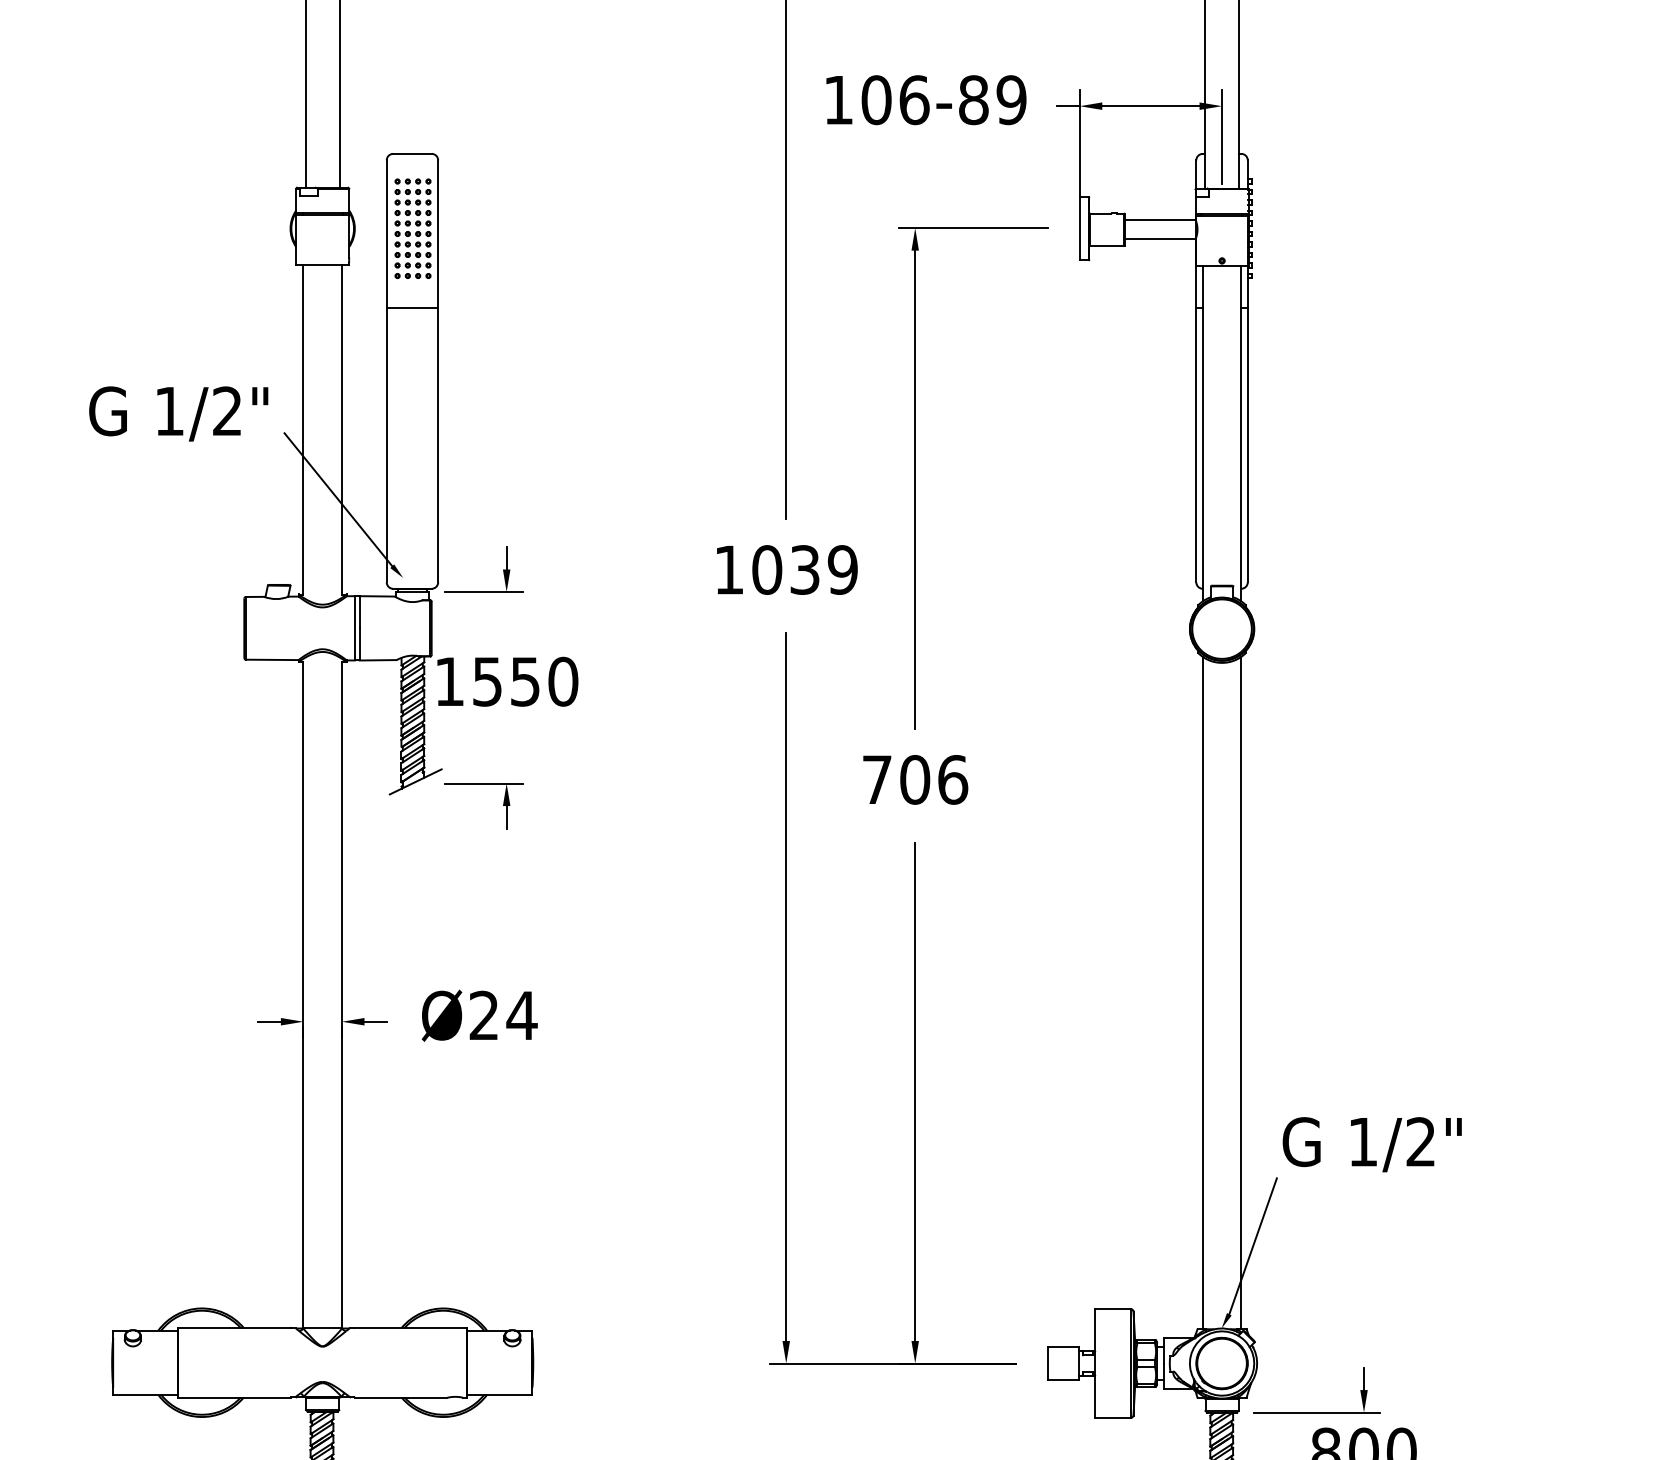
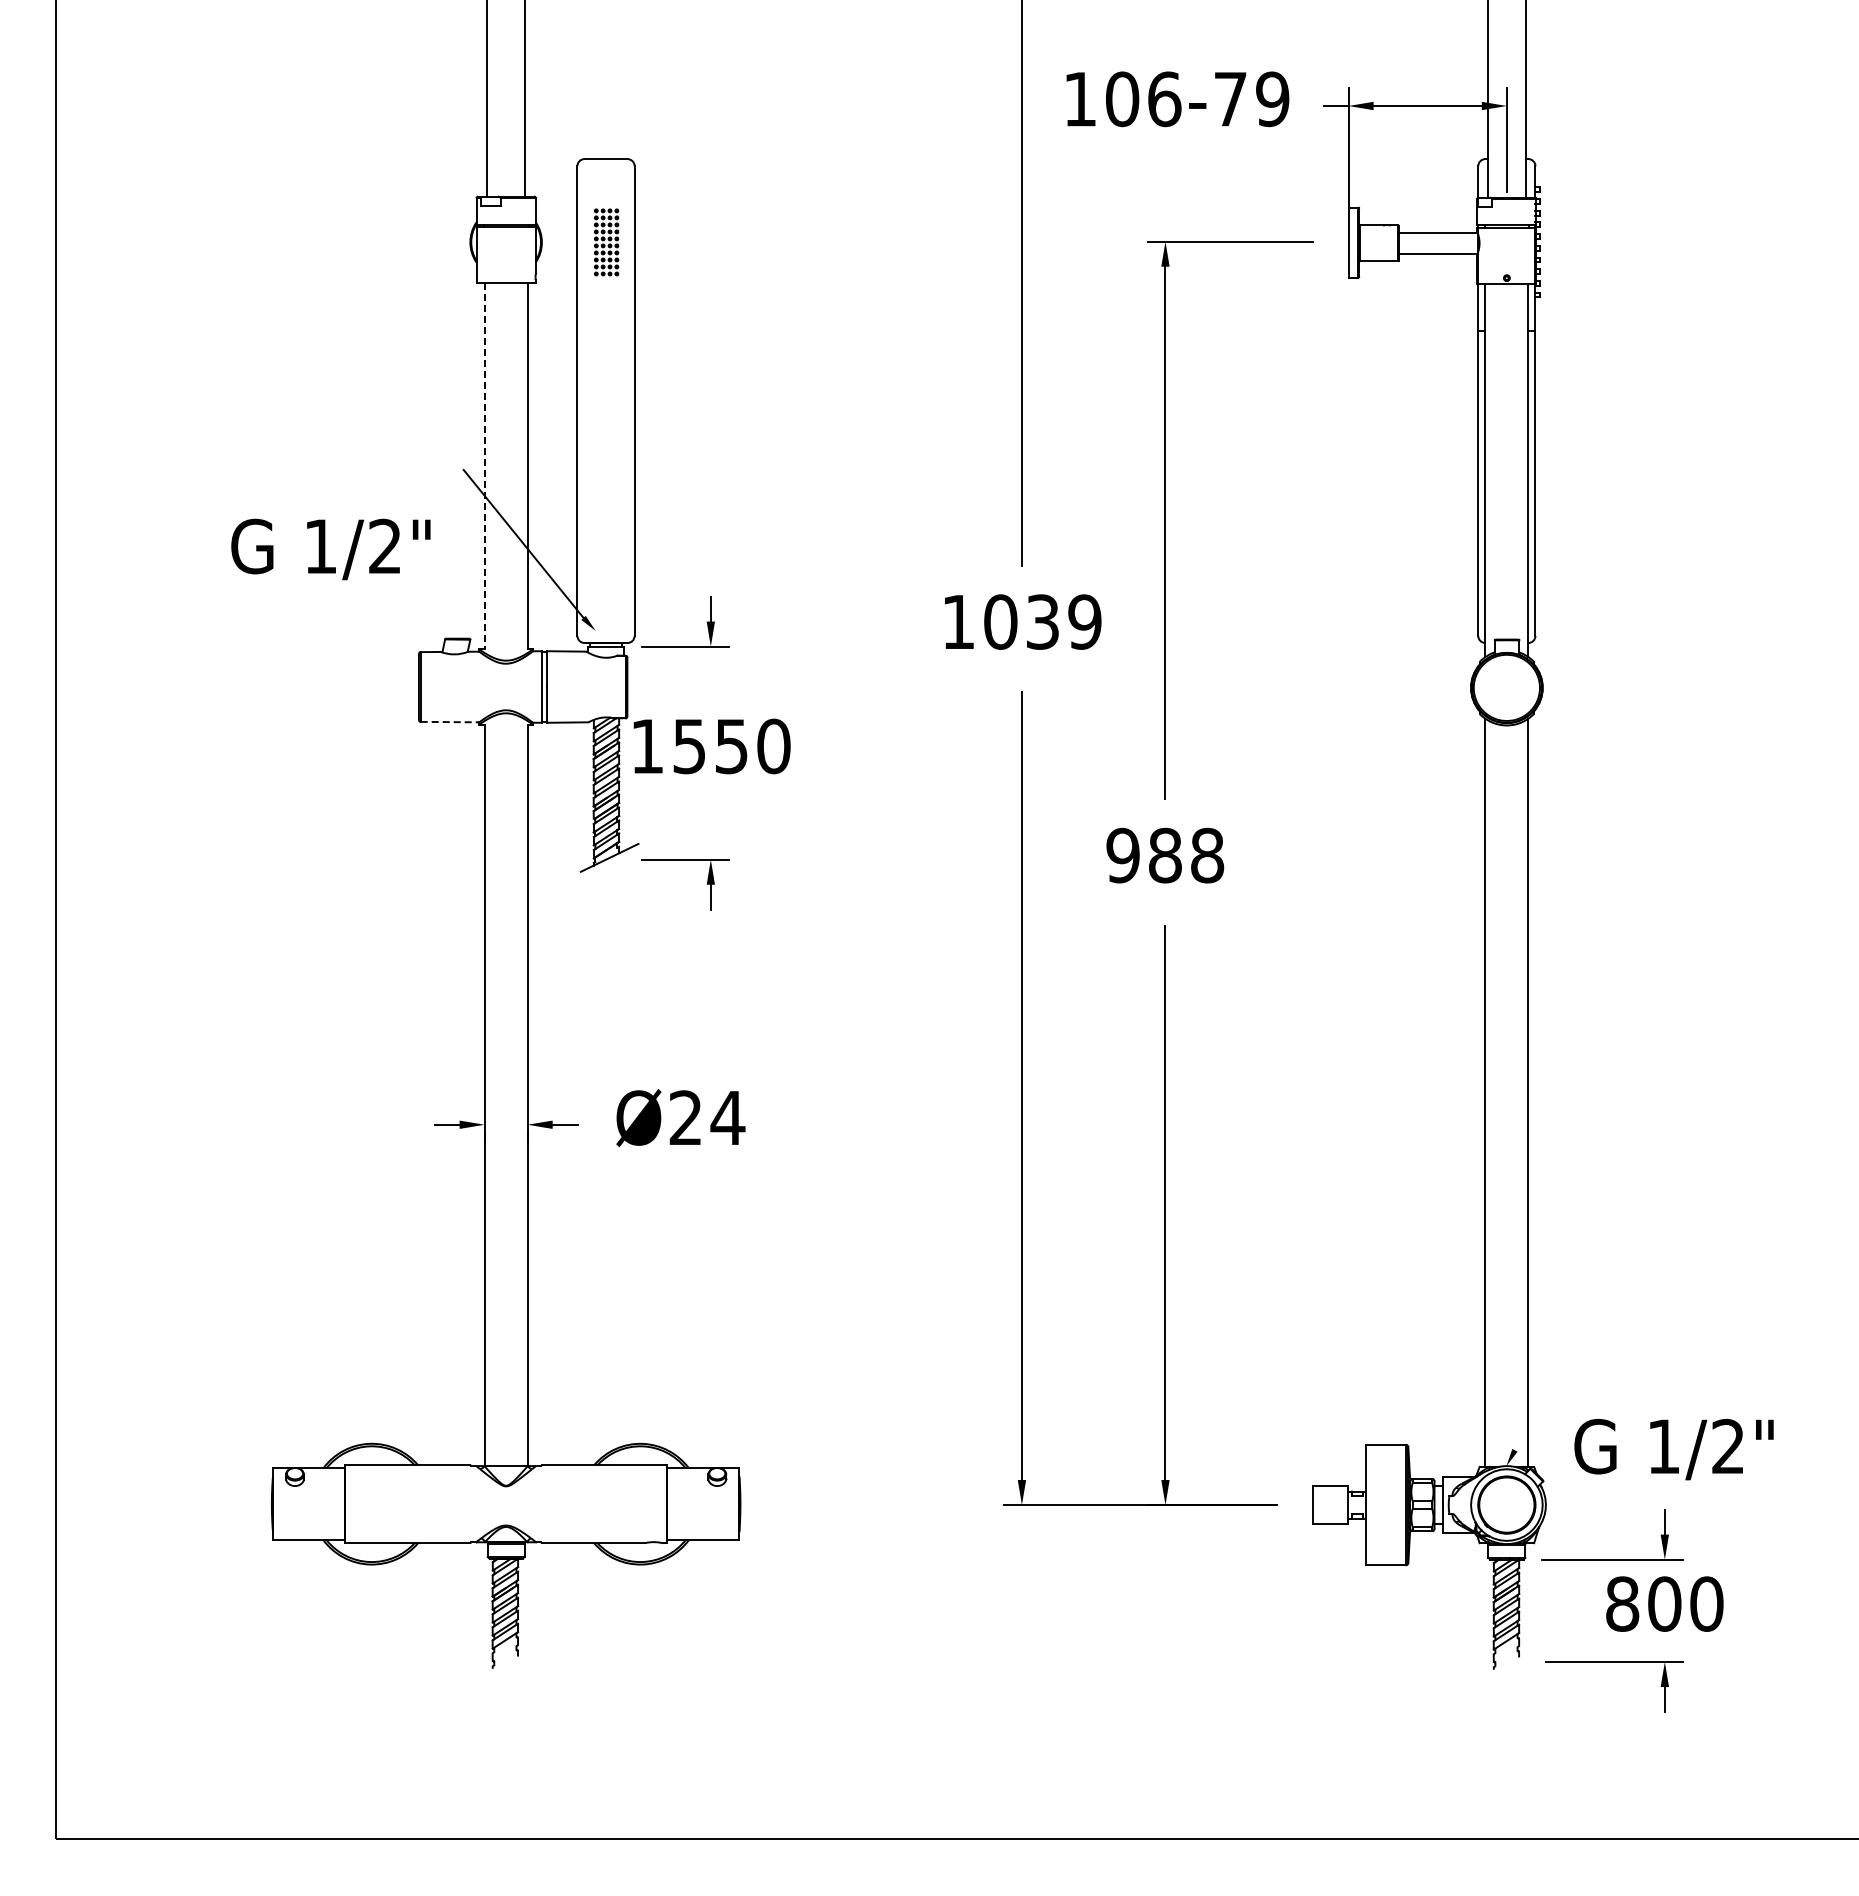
text: (973, 100) -> (1230, 99), 106-89 -> 106-79
part: (412, 228) -> (606, 242), size x0.6
line: (411, 307) -> (605, 330), removed
text: (178, 413) -> (330, 549), moved
line: (303, 430) -> (484, 466), solid -> dashed
line: (272, 660) -> (450, 722), solid -> dashed
text: (915, 779) -> (1165, 855), 706 -> 988
text: (1371, 1144) -> (1673, 1449), moved
line: (1252, 1246) -> (1540, 1374), removed

